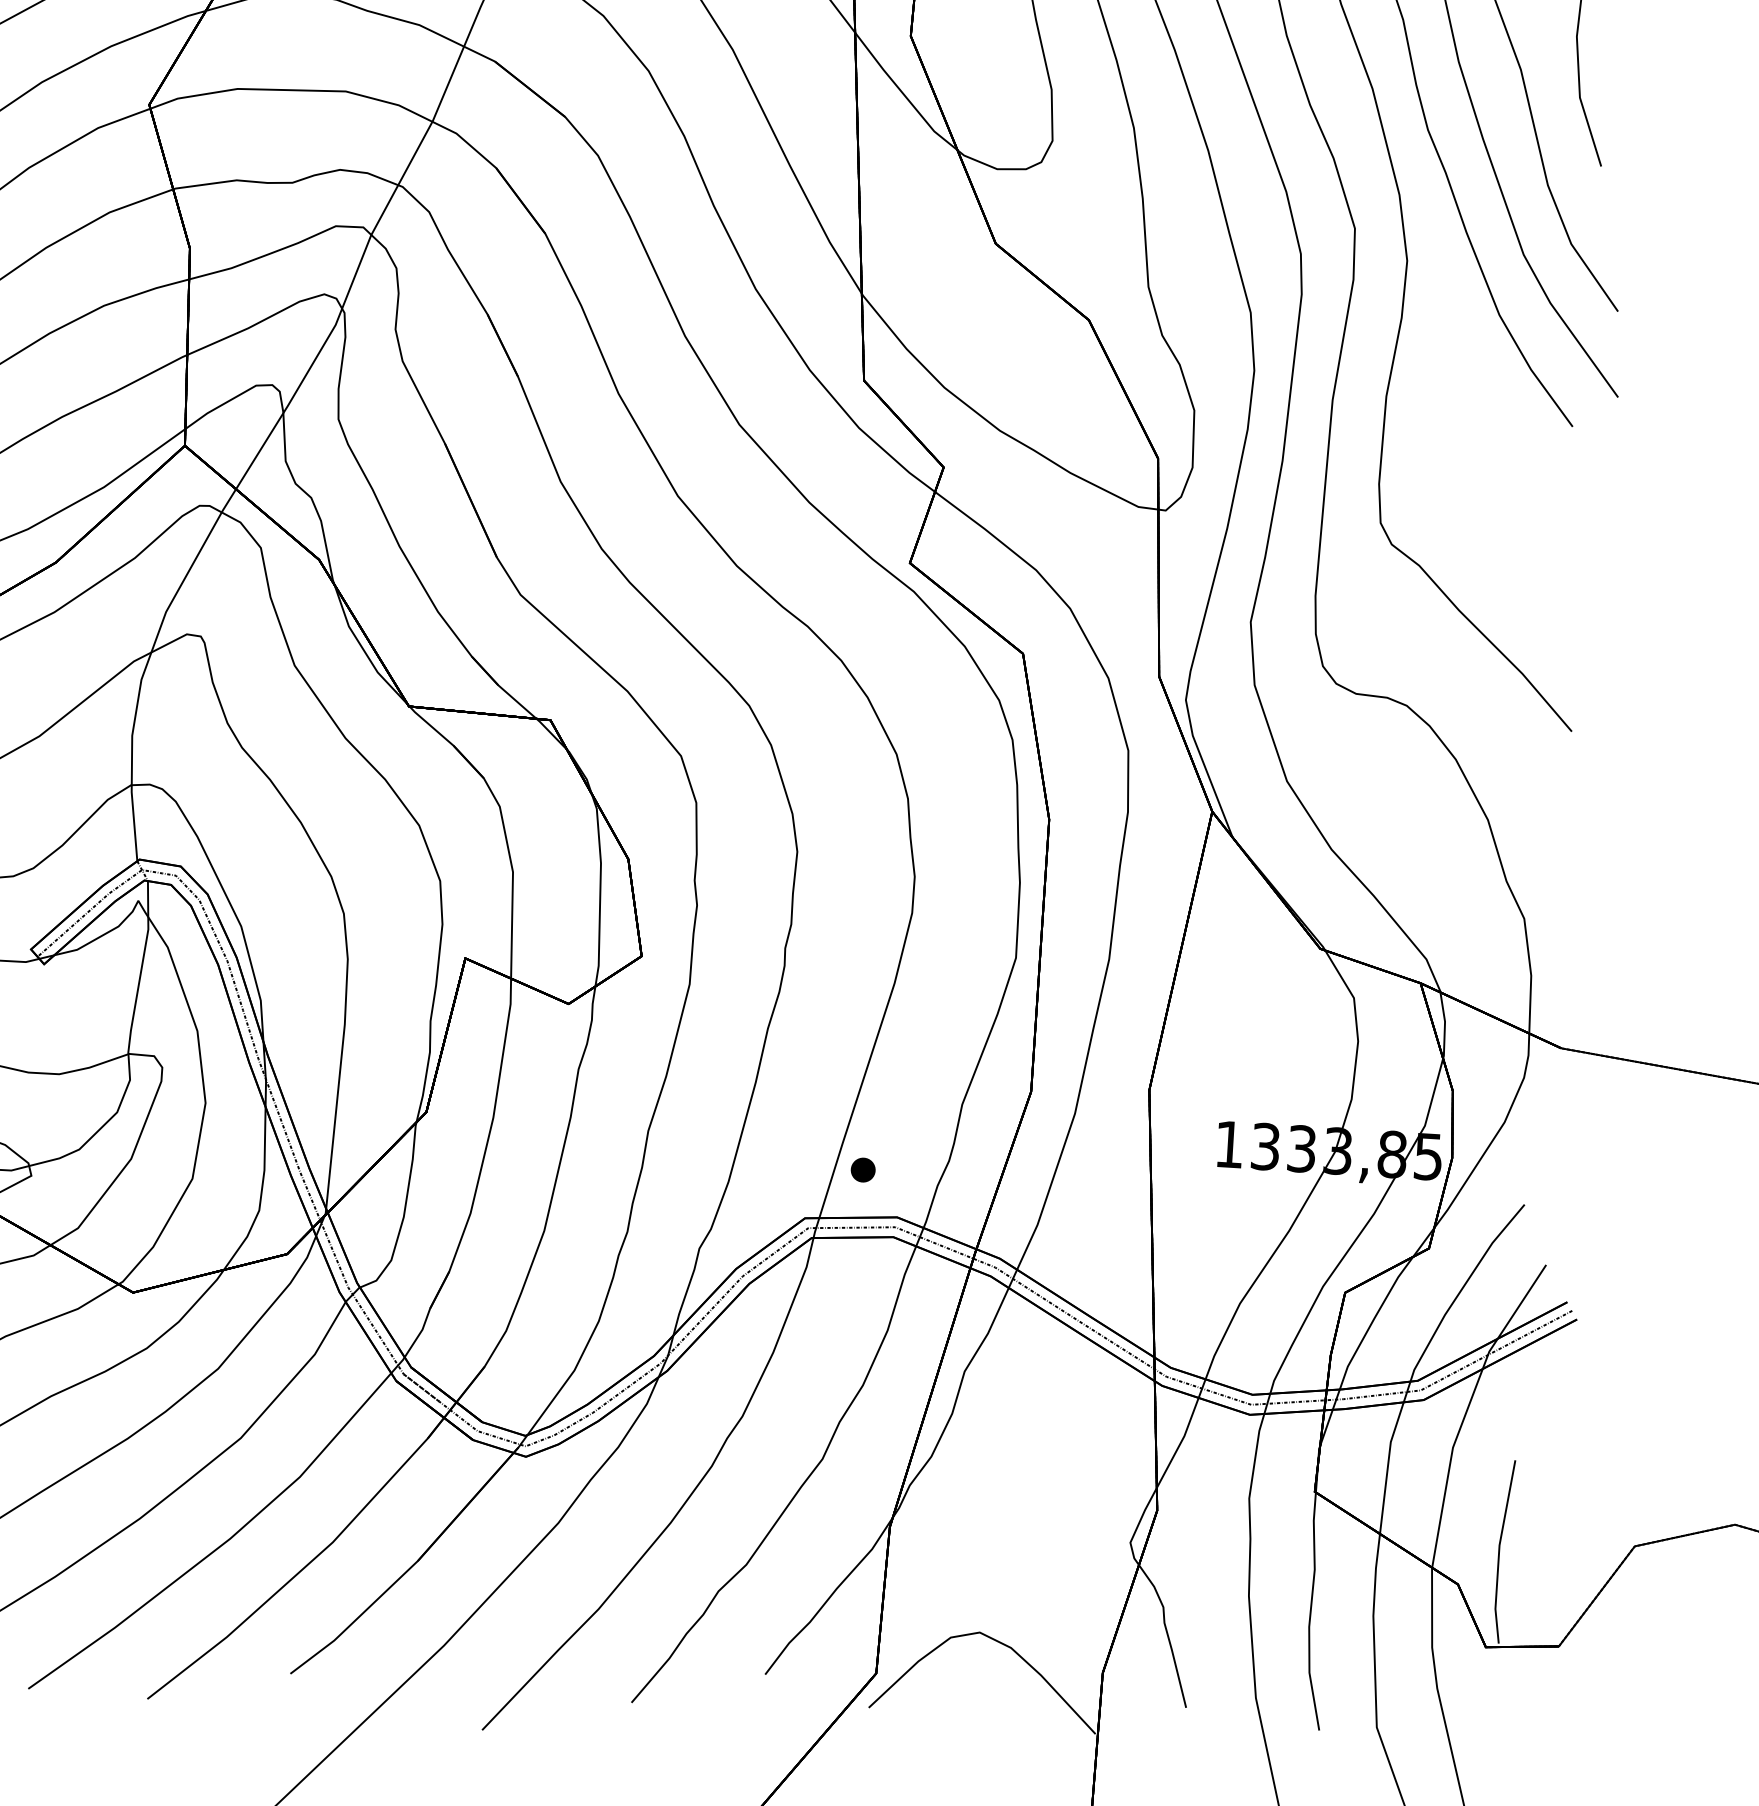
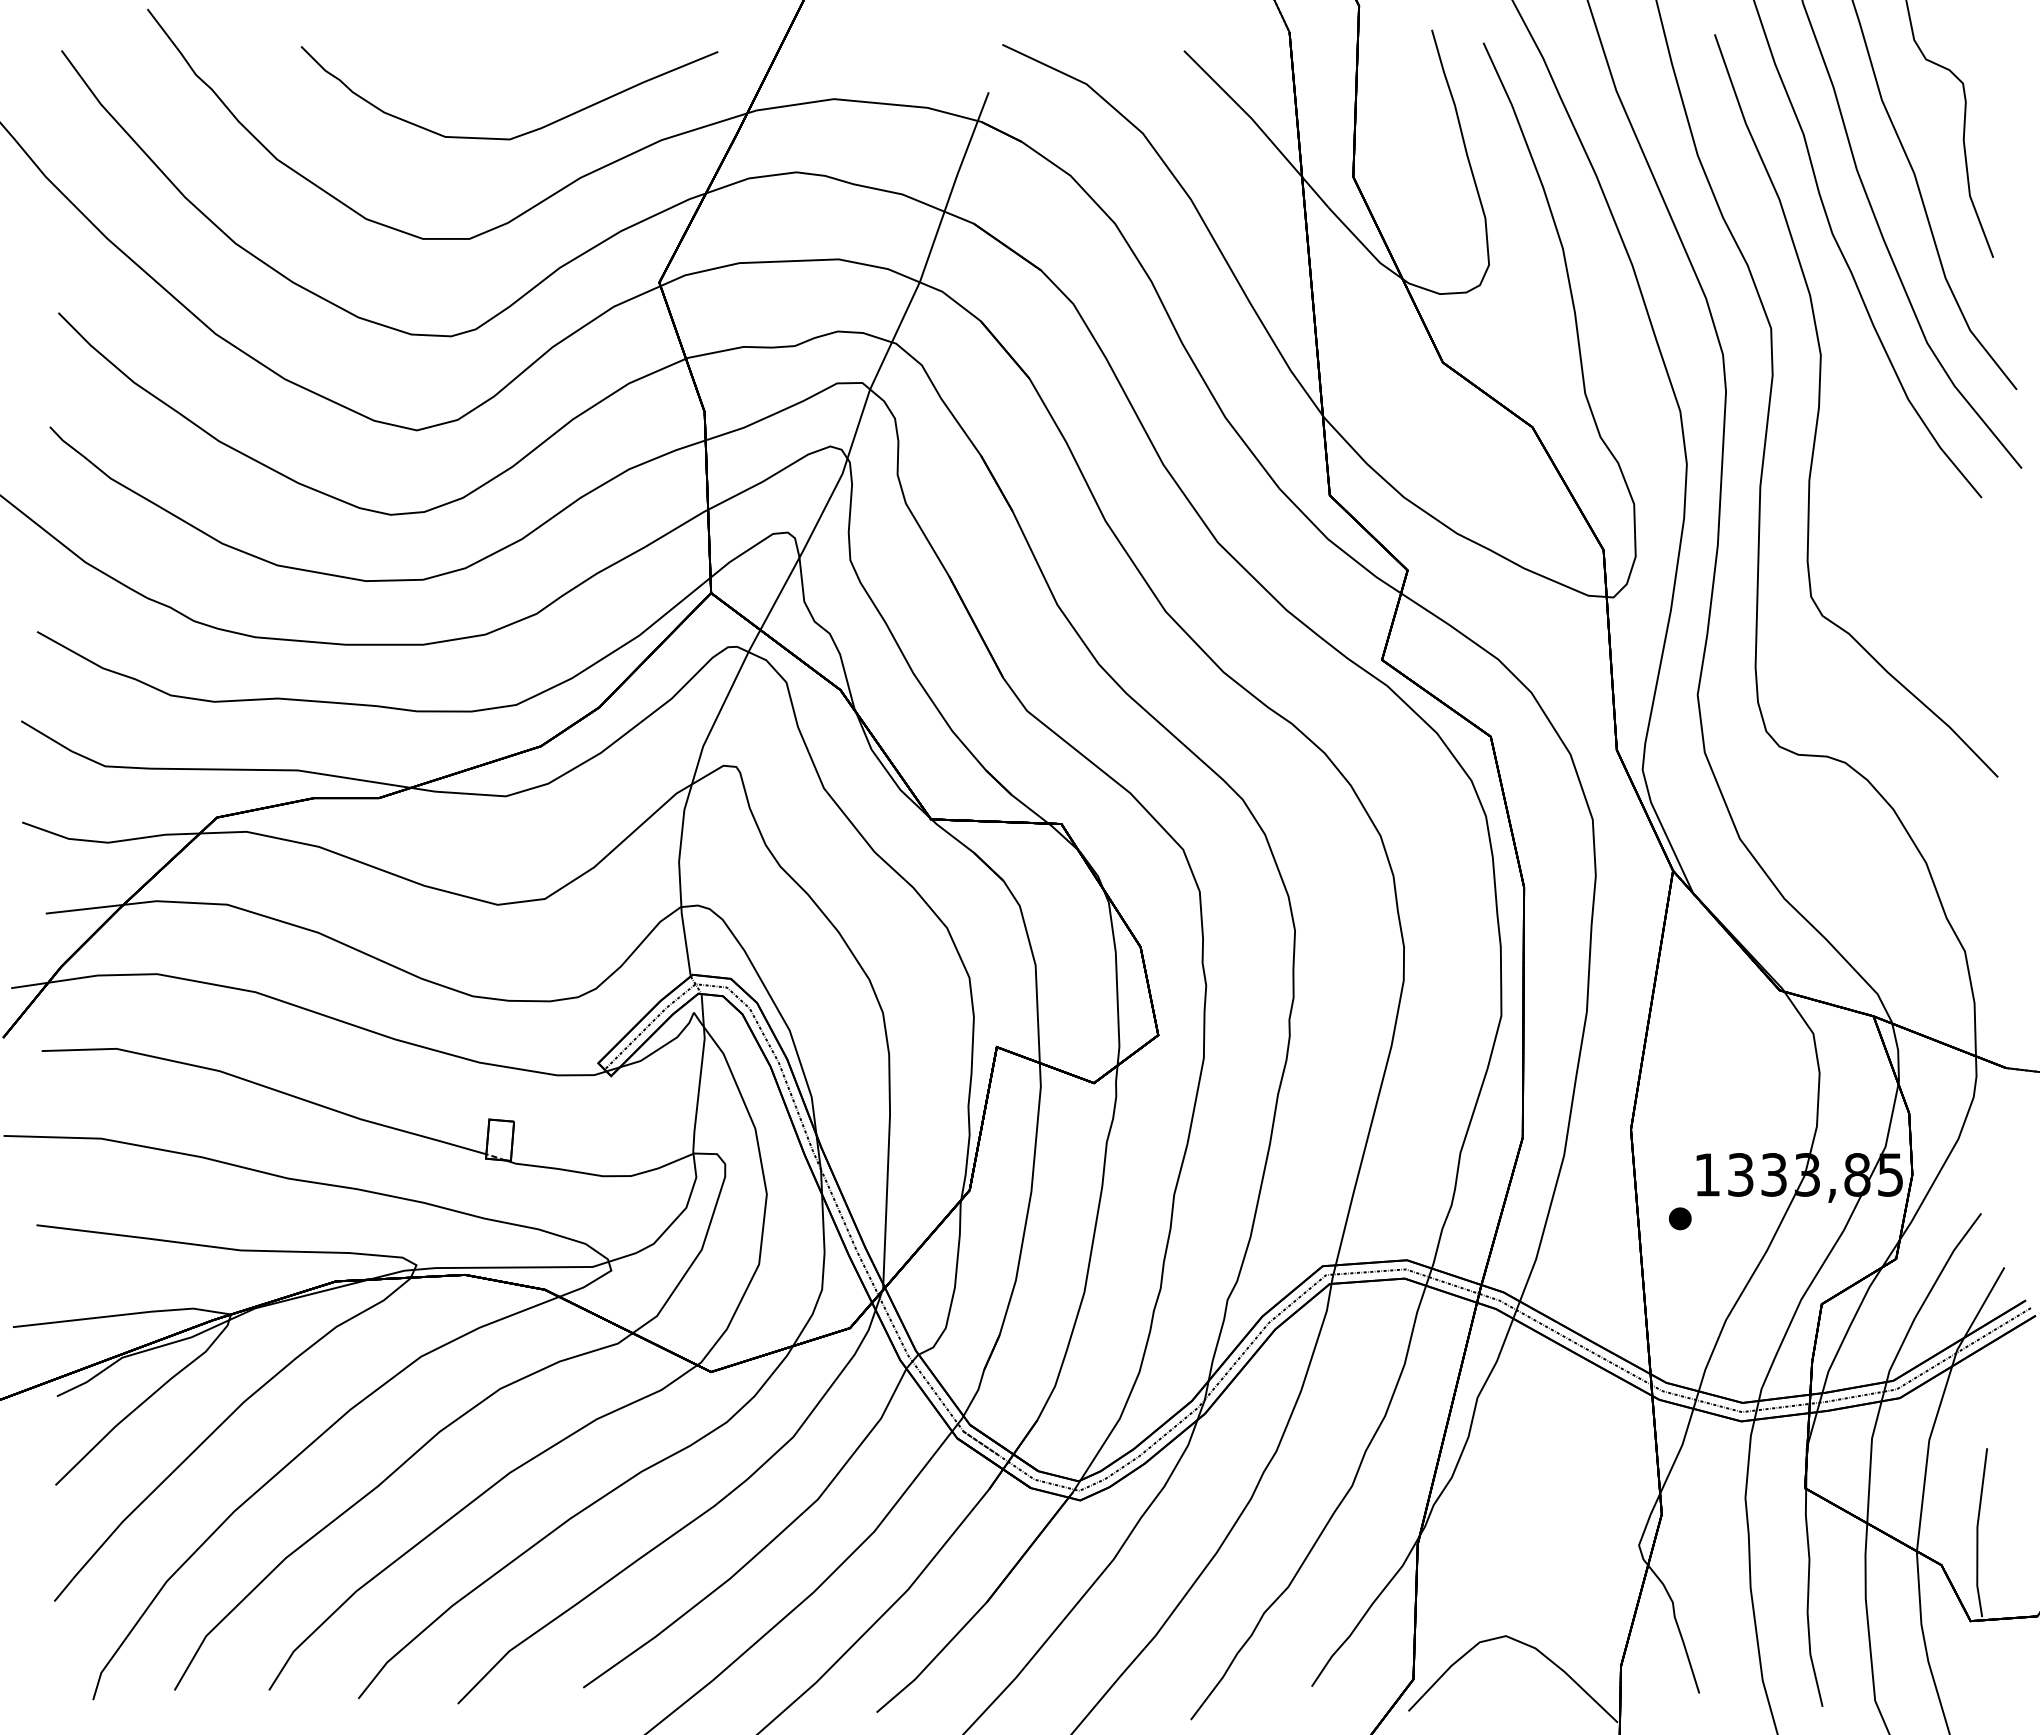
part: (863, 1169) -> (1680, 1218), moved

